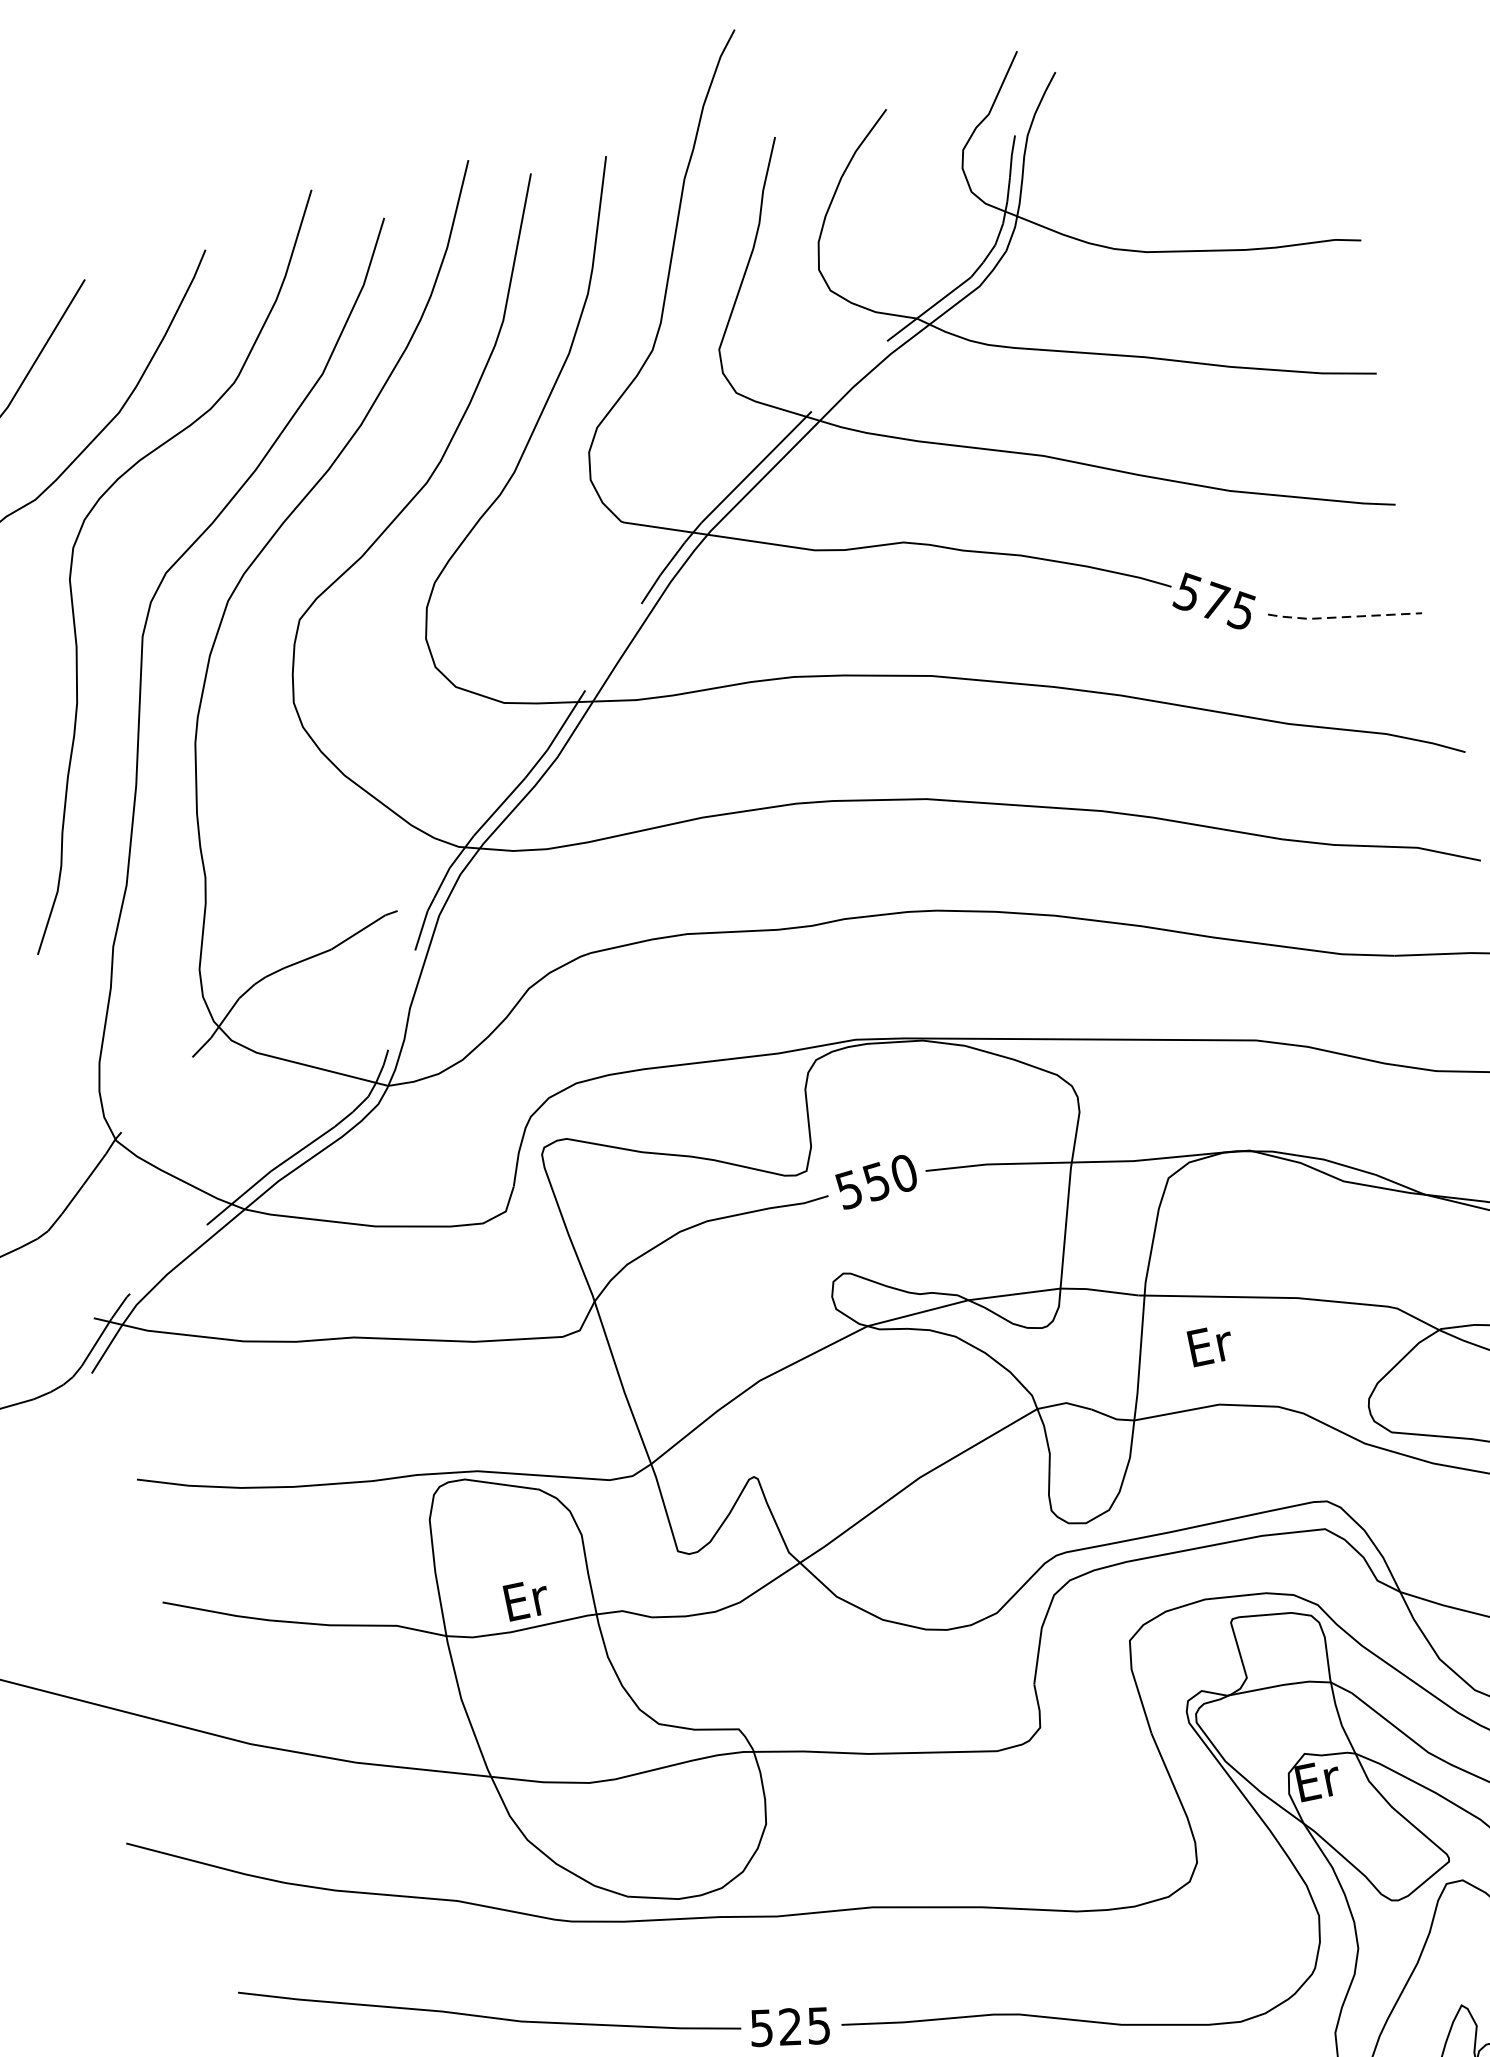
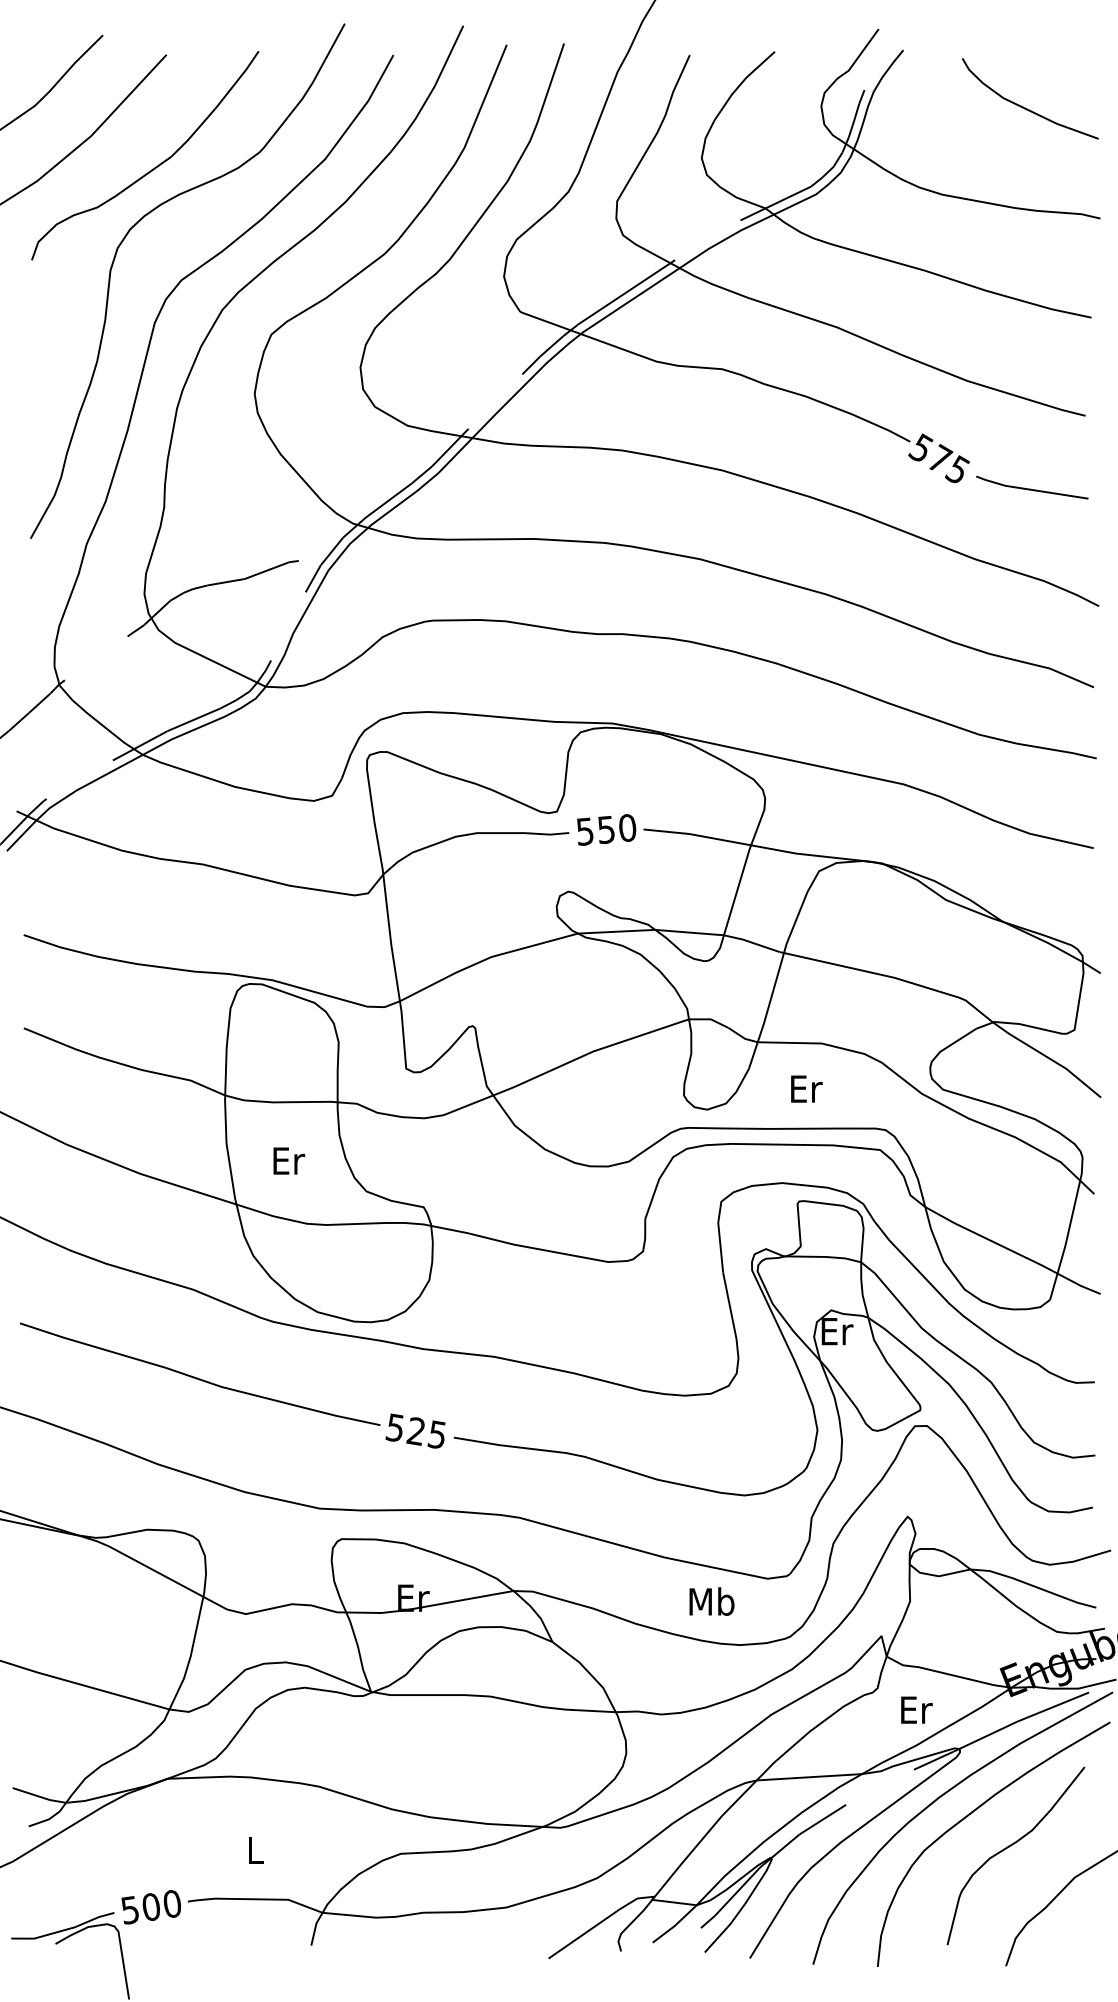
curve: (1232, 114) -> (1025, 107), added
line: (1343, 616) -> (1030, 489), dashed -> solid
text: (1210, 1344) -> (806, 1088), moved
text: (527, 1598) -> (289, 1160), moved

